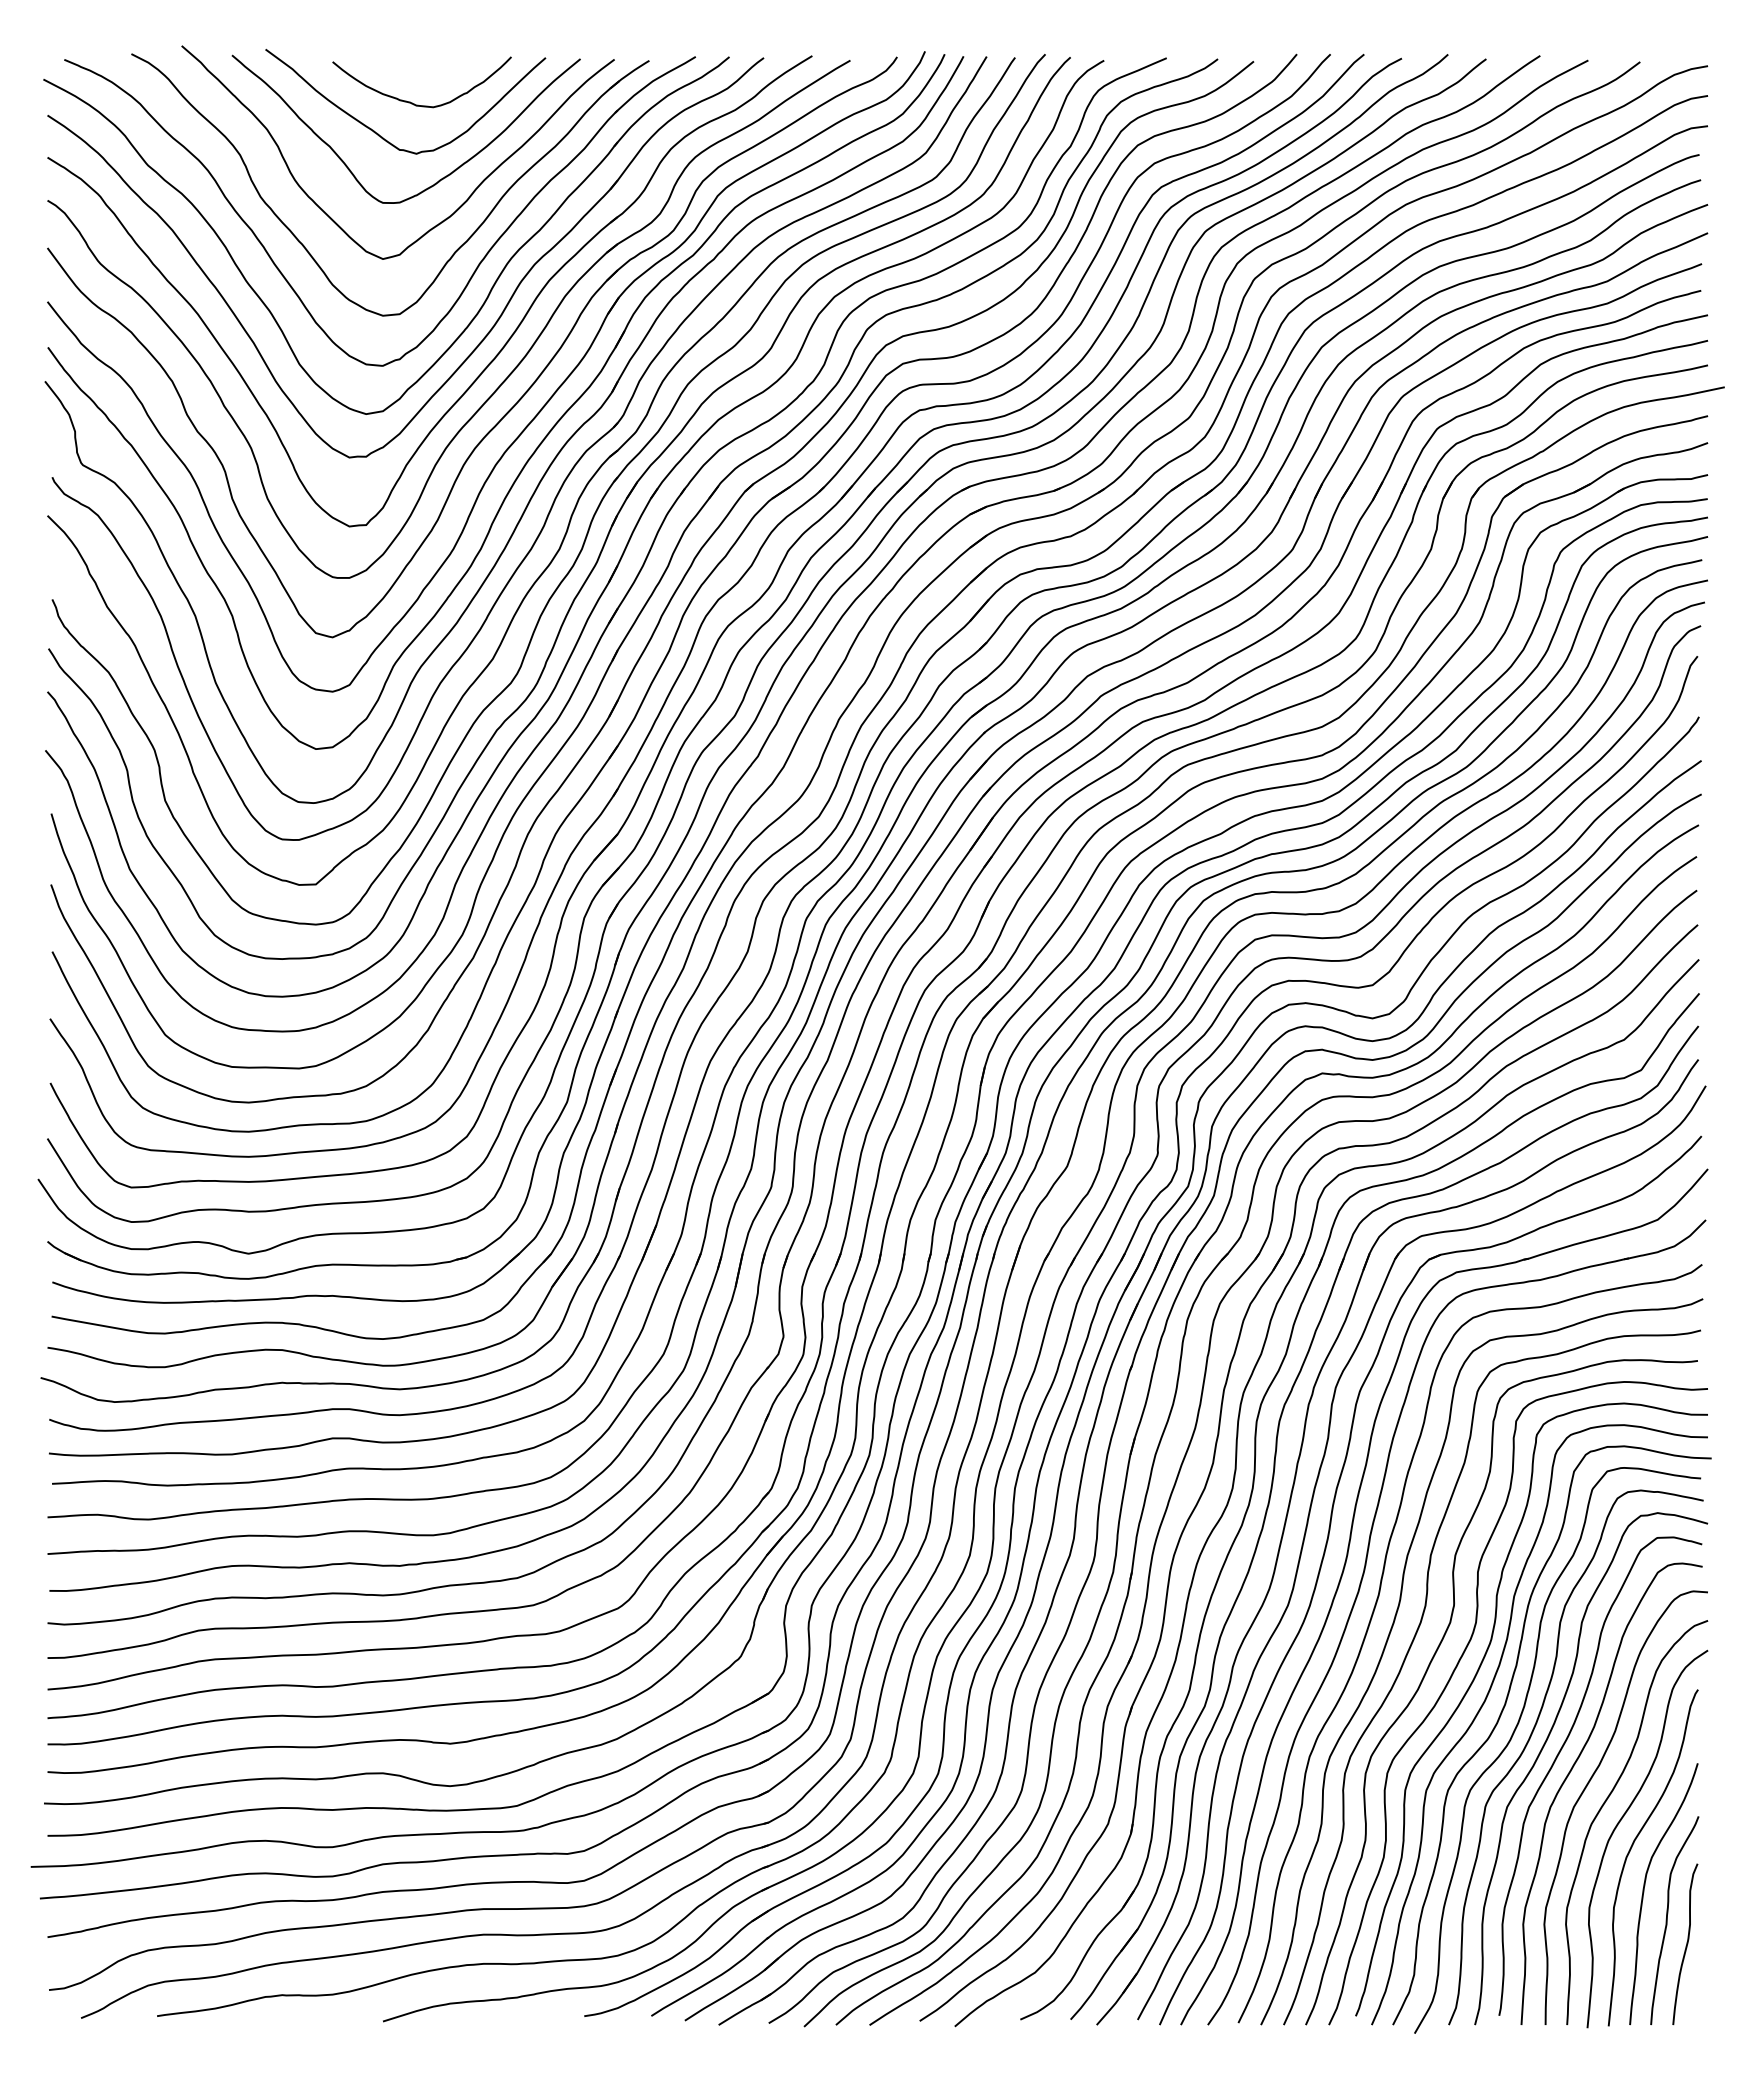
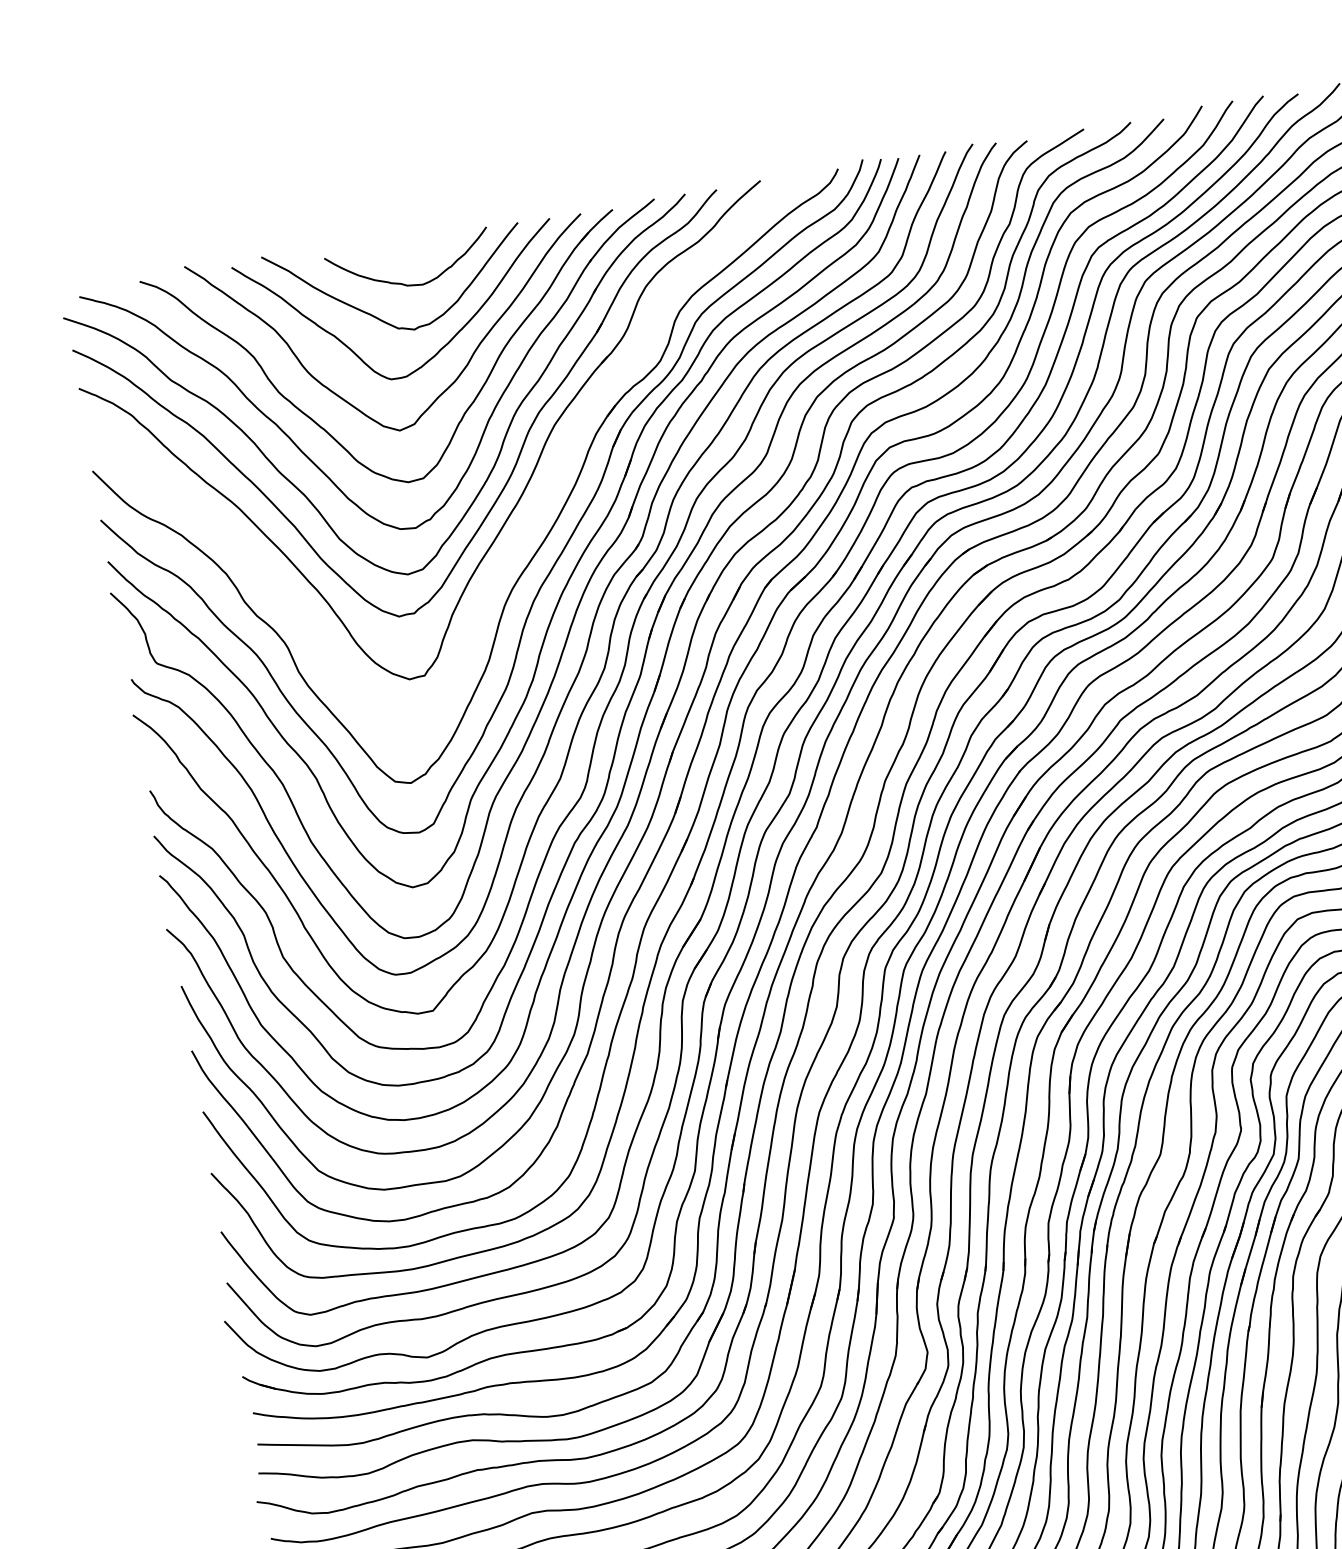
part: (508, 374) -> (531, 516), removed

